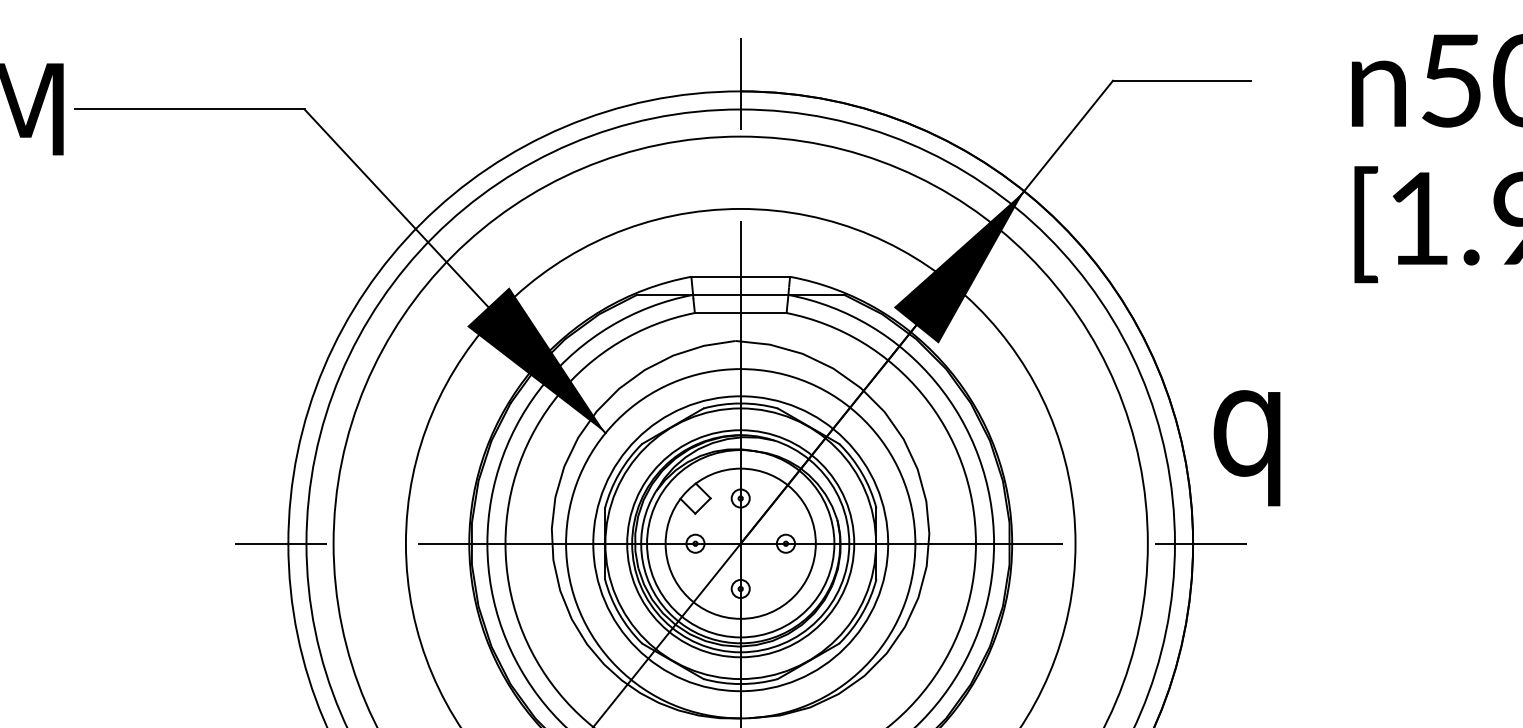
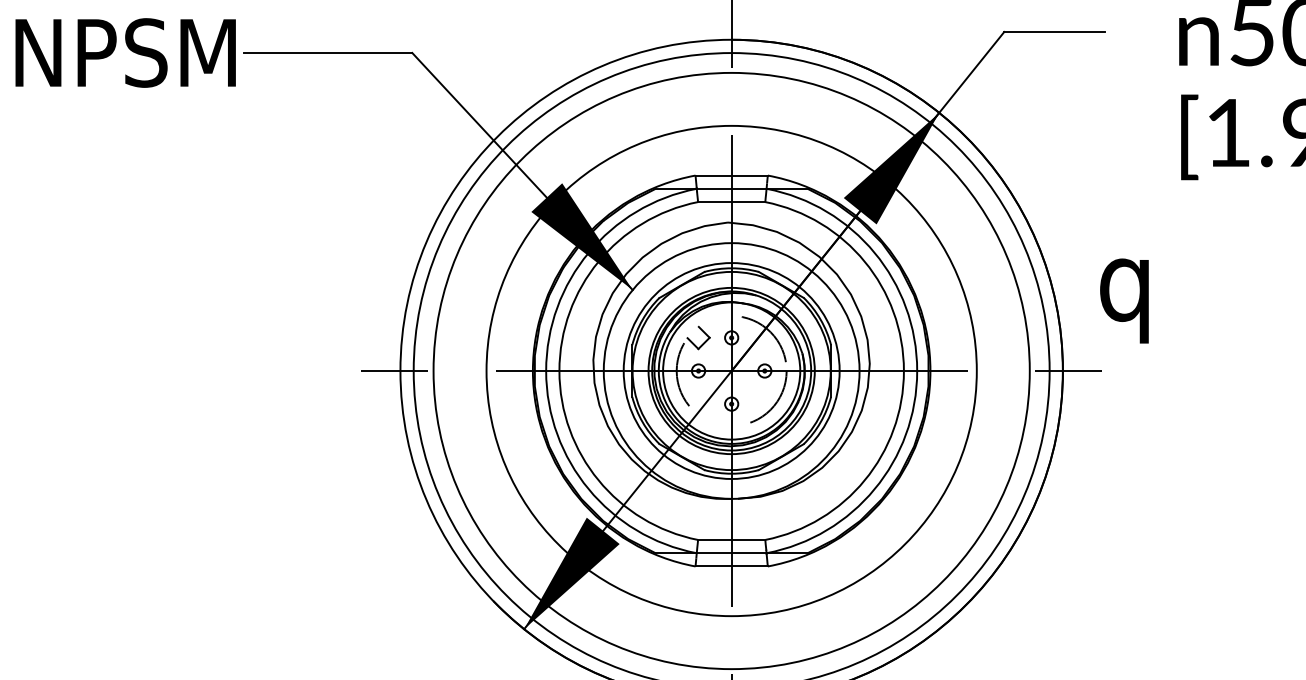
text: (1247, 447) -> (1124, 300), moved
circle: (740, 544) -> (731, 371), solid -> dashed

